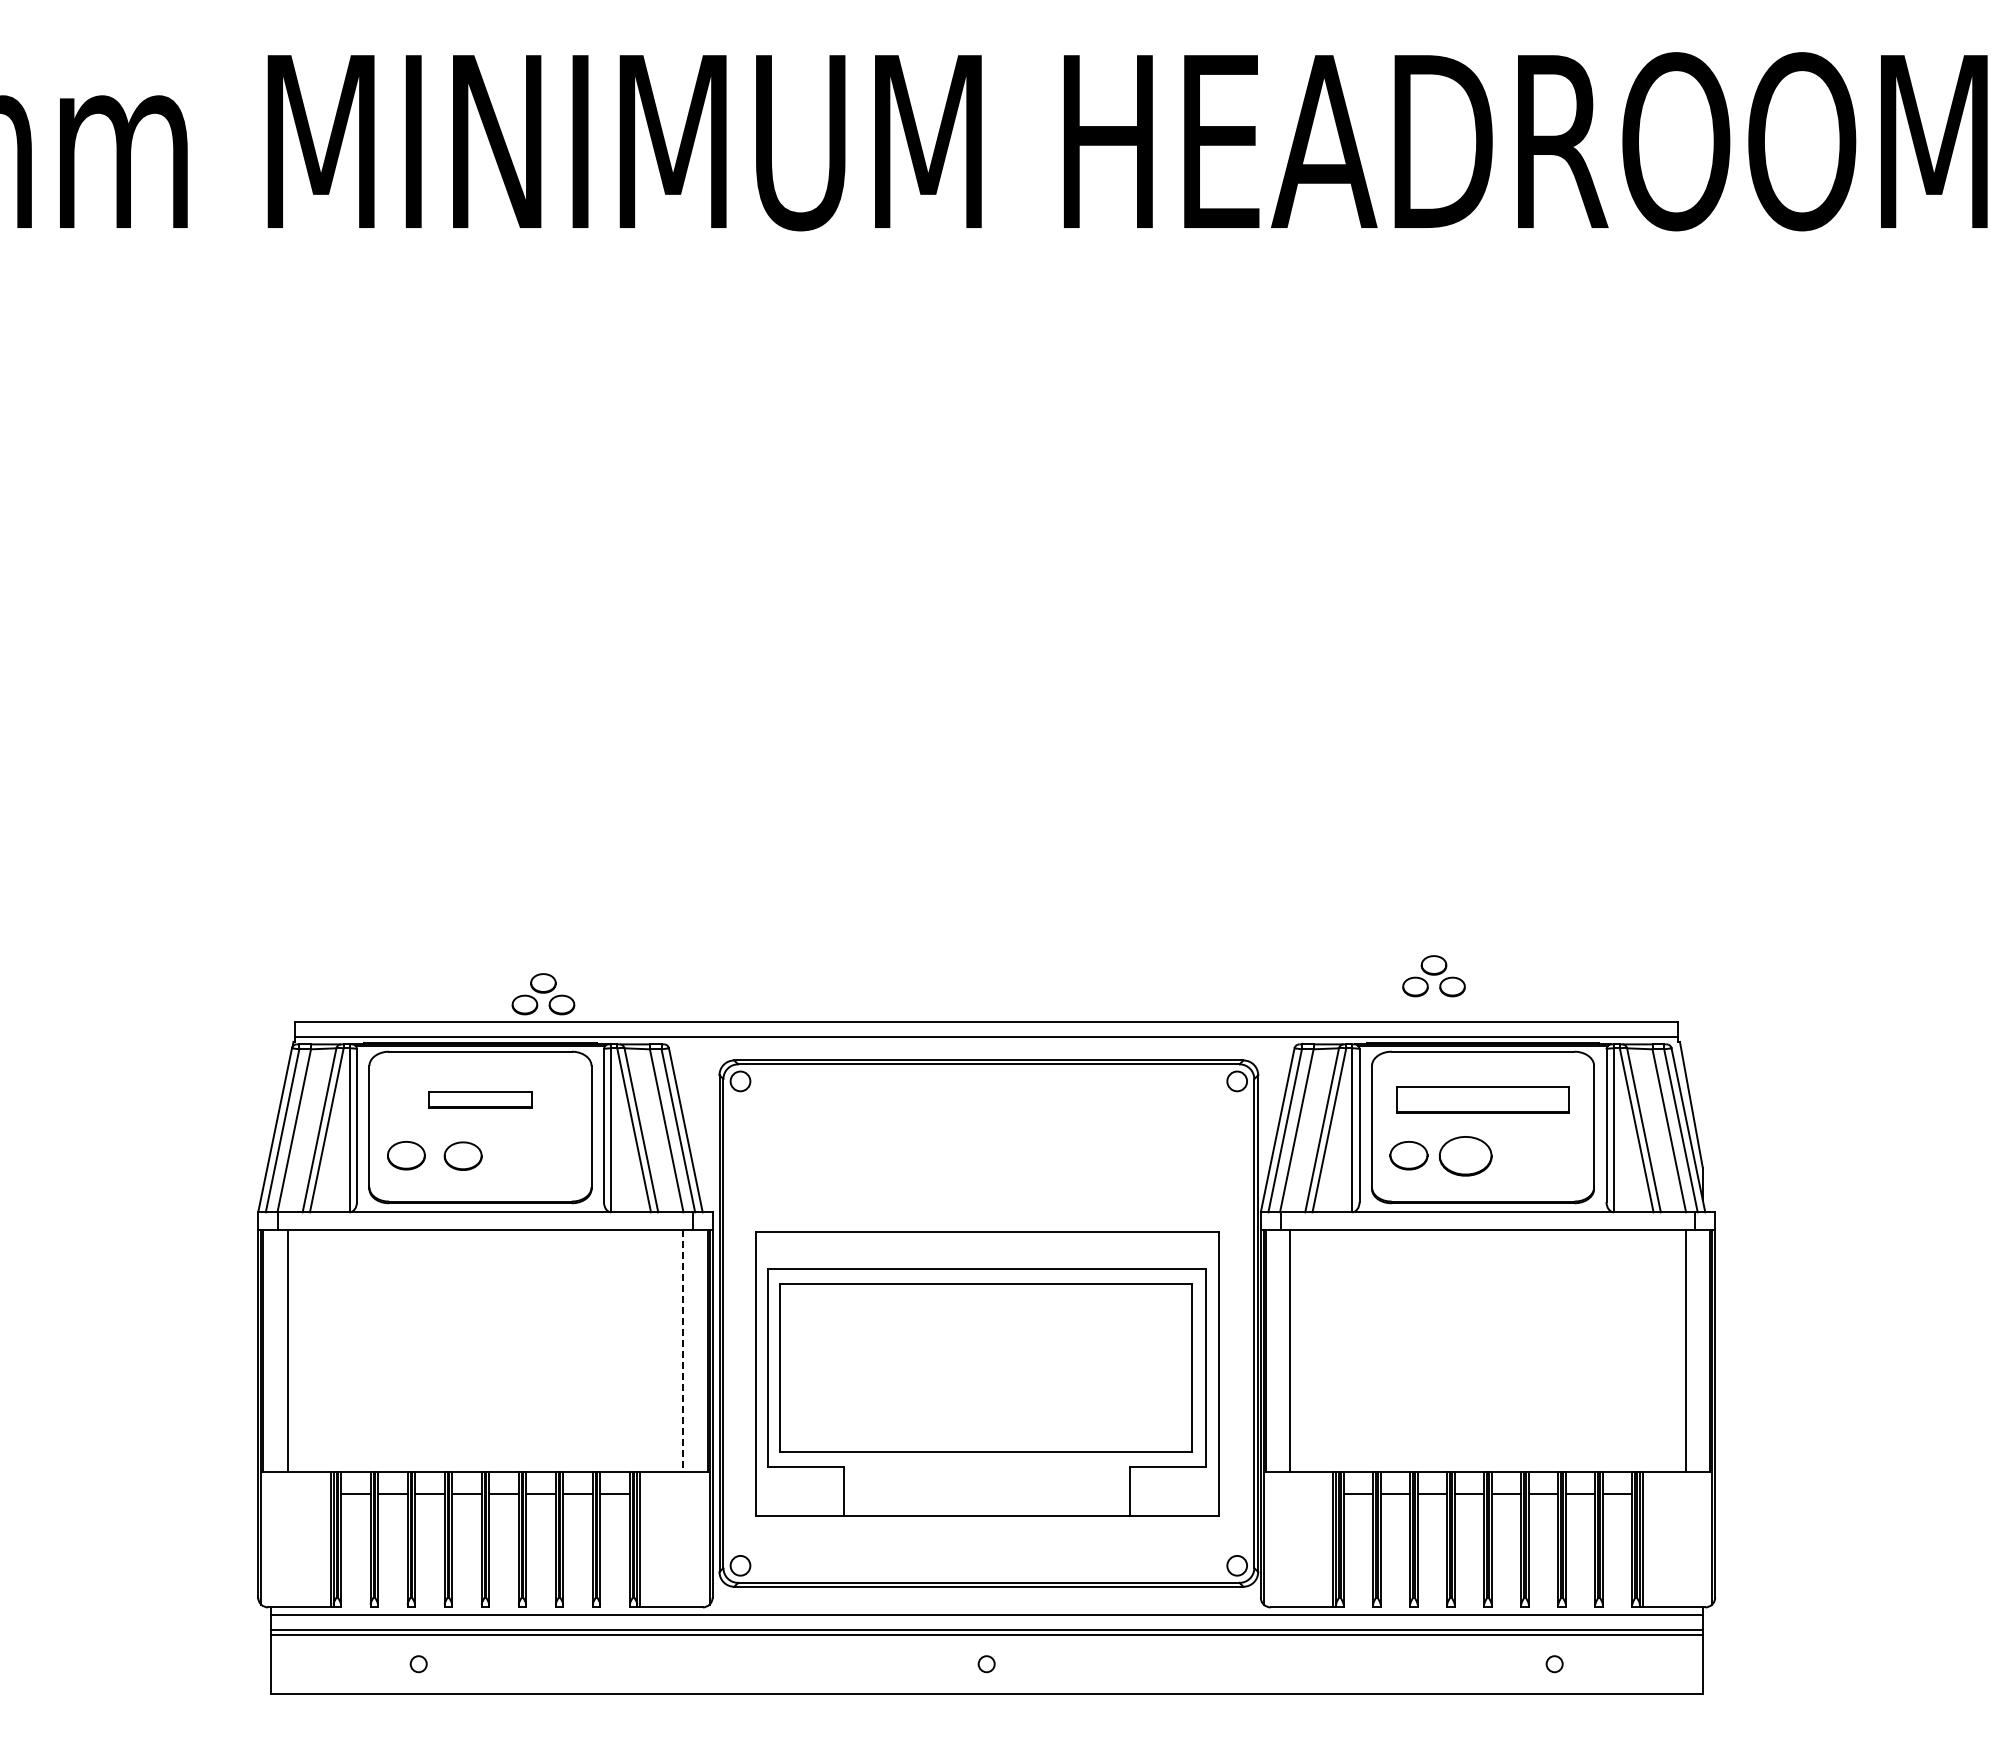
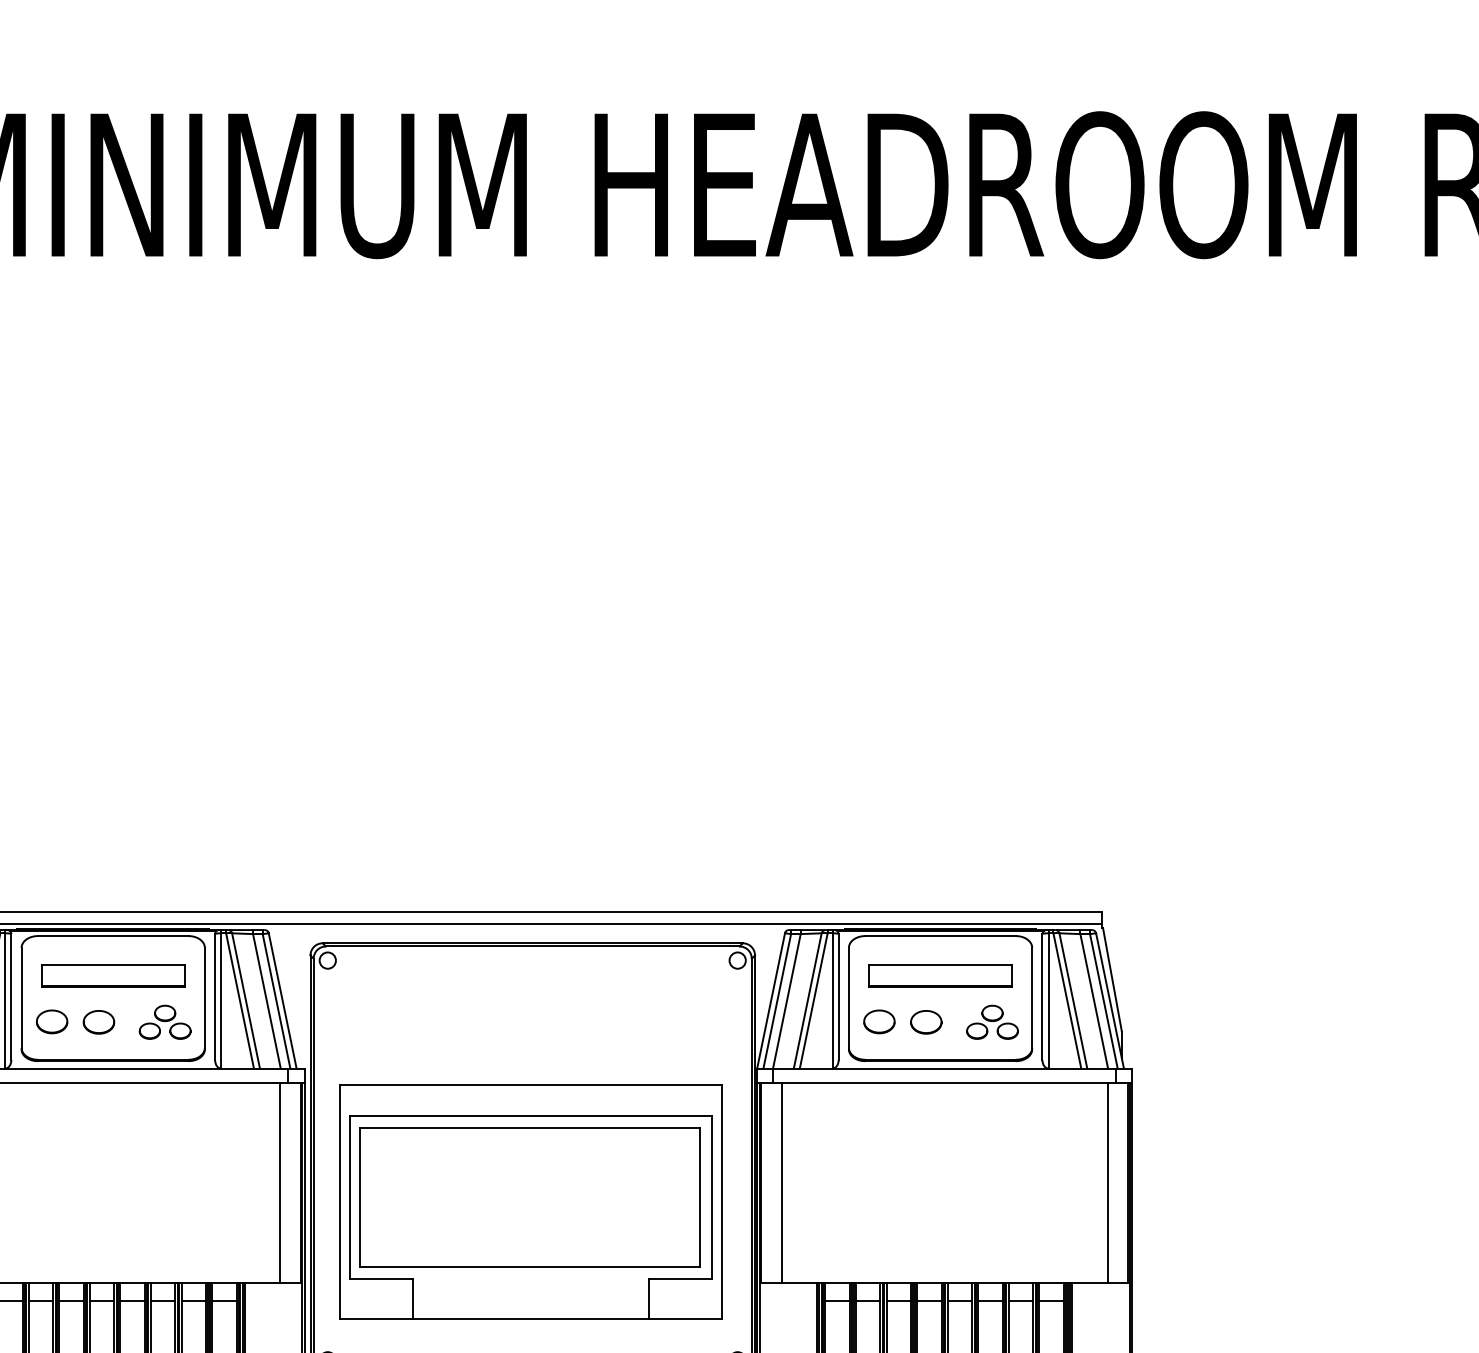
part: (1433, 976) -> (992, 1022), moved
part: (543, 994) -> (165, 1022), moved
part: (480, 1099) -> (113, 975), size x1.67
part: (1465, 1155) -> (926, 1021), size x0.71
line: (682, 1351) -> (279, 1183), dashed -> solid

